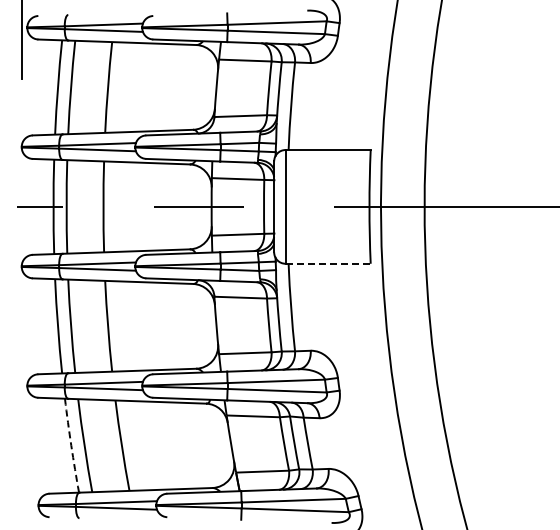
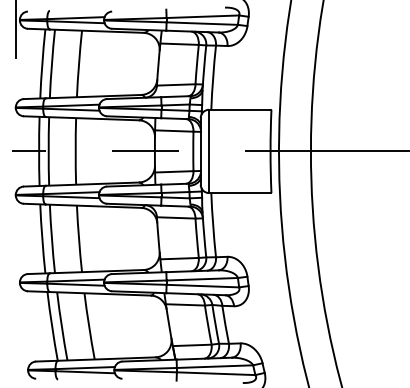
line: (328, 263) -> (240, 192), dashed -> solid
arc: (71, 445) -> (52, 326), dashed -> solid

